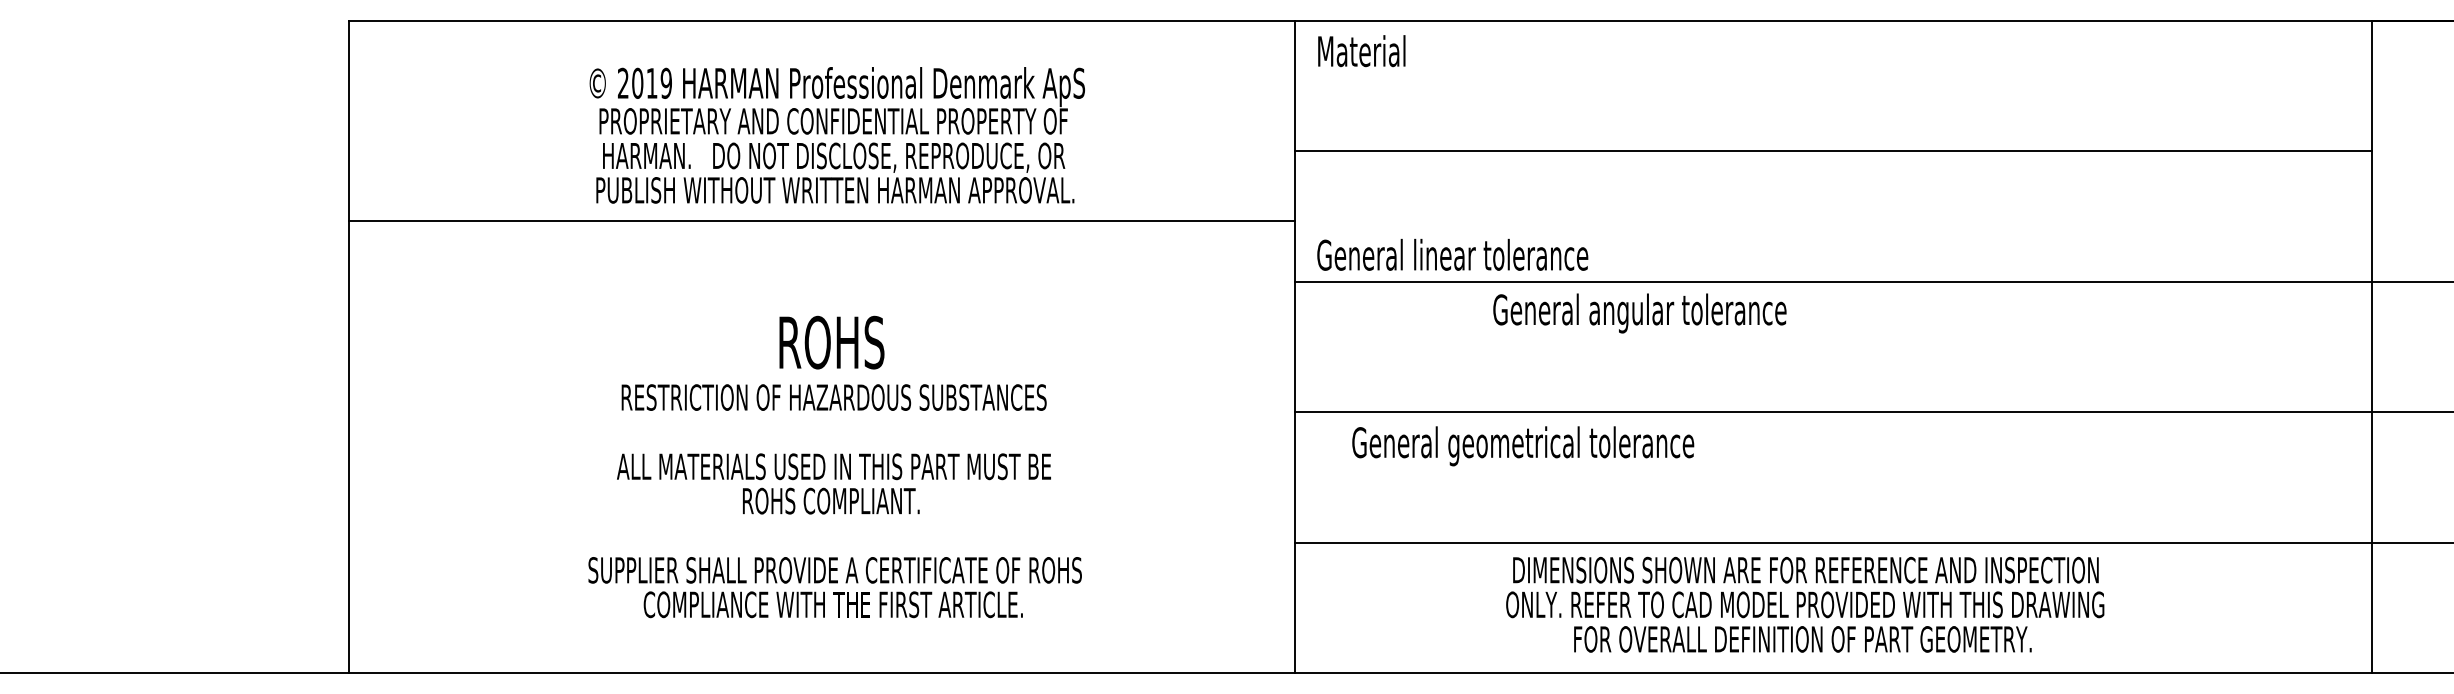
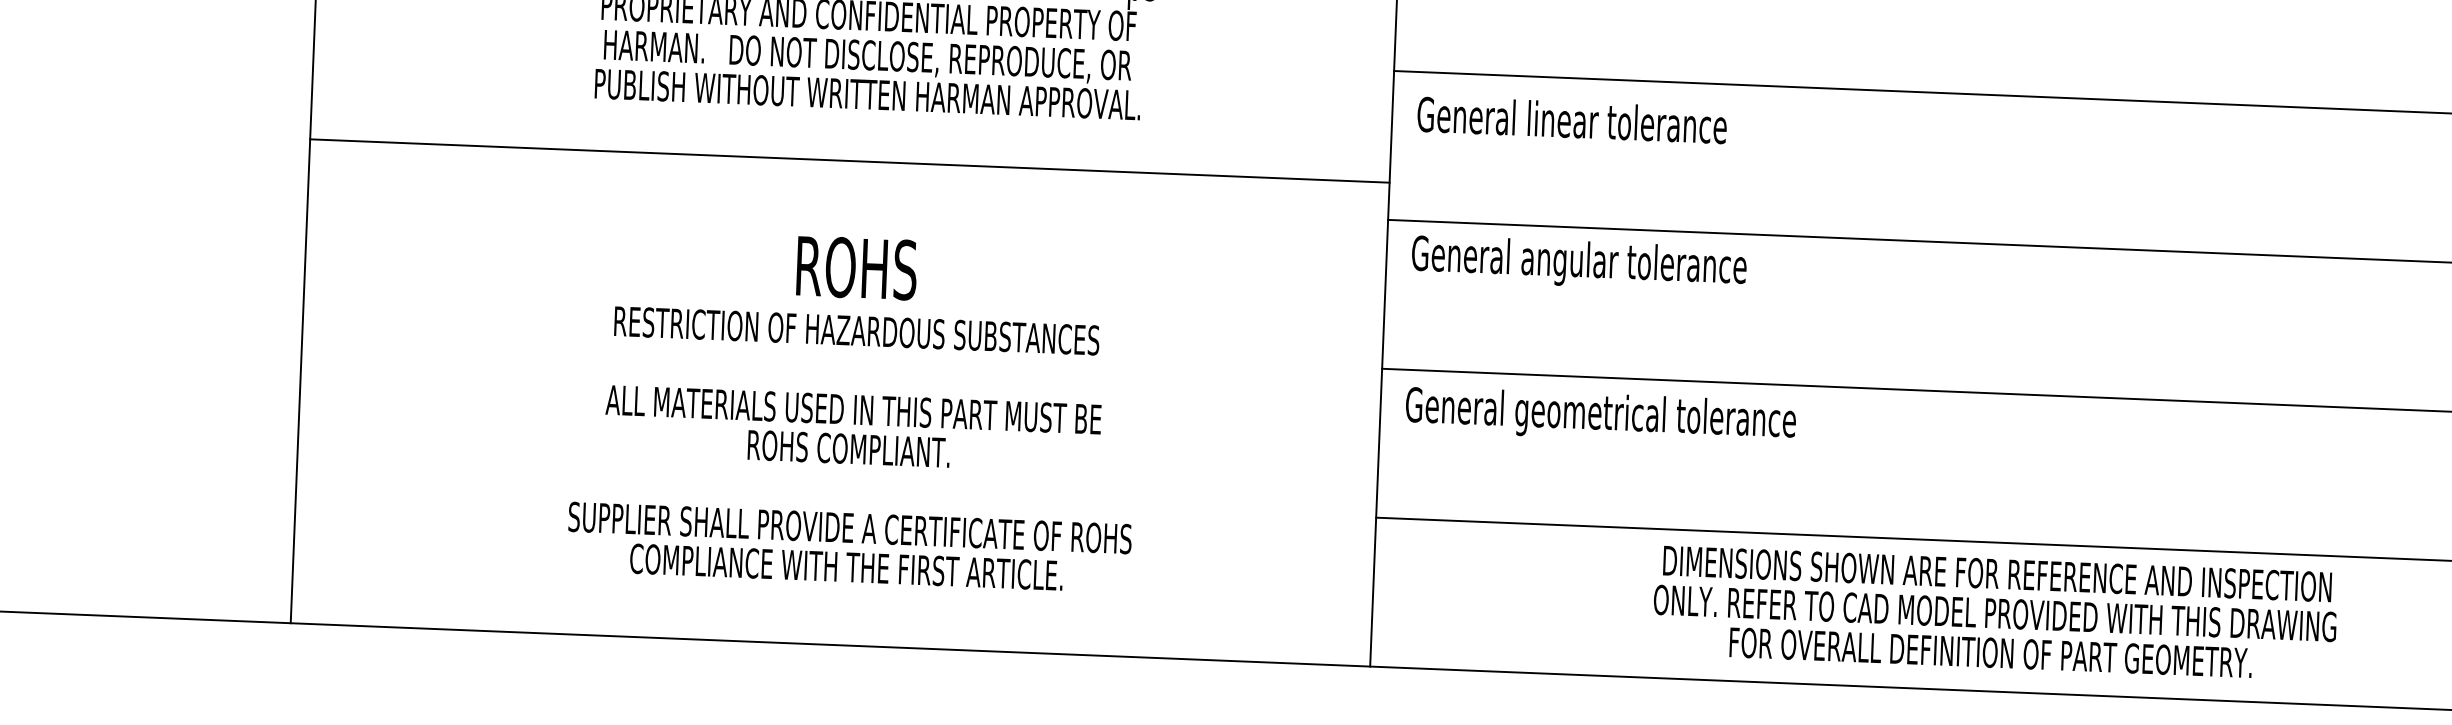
line: (821, 221) -> (849, 161), moved
text: (1452, 254) -> (1571, 119), moved
text: (1639, 313) -> (1578, 263), moved
text: (1523, 446) -> (1601, 416), moved
text: (1805, 604) -> (1995, 613), moved

